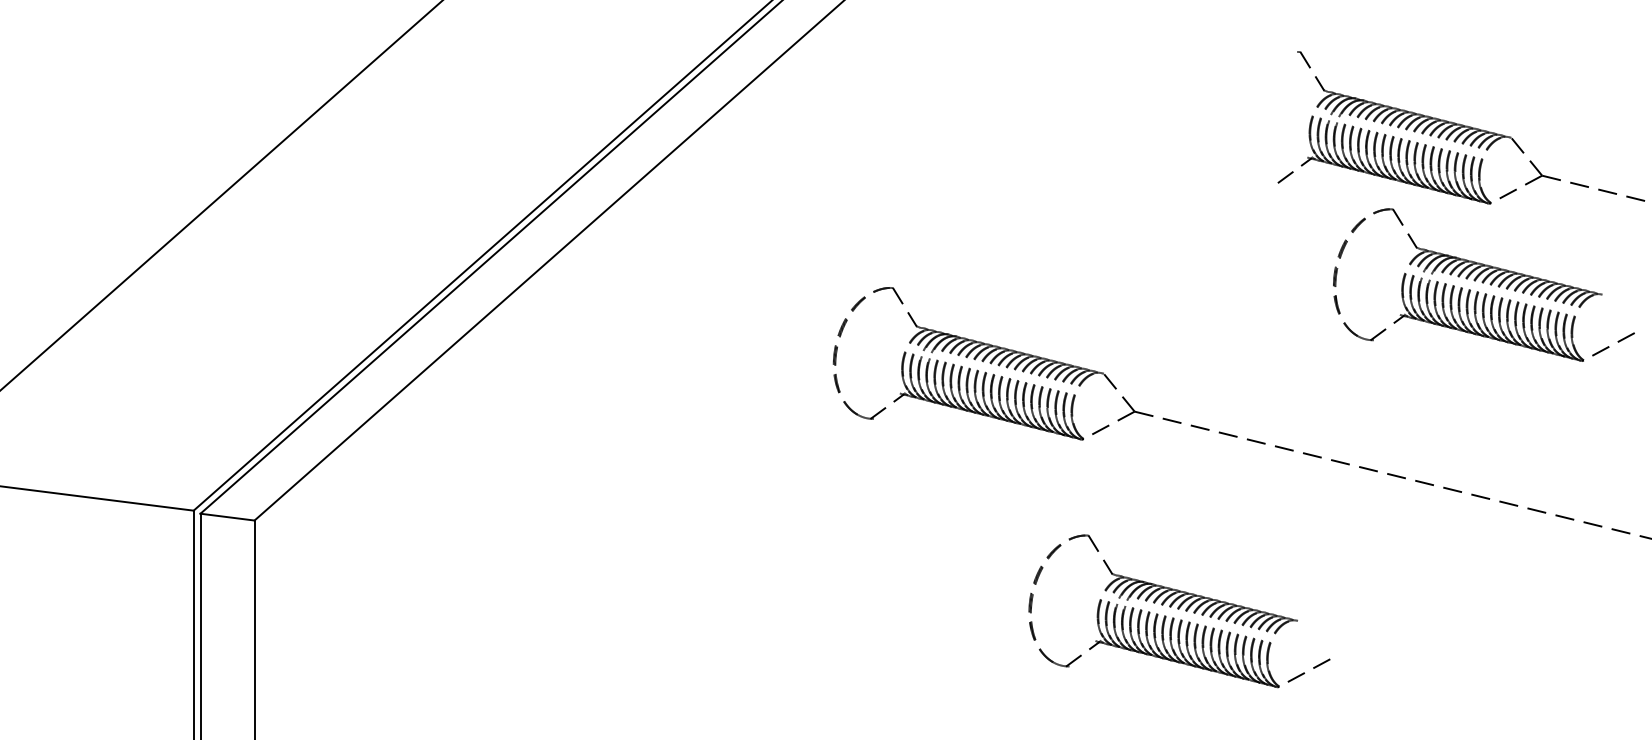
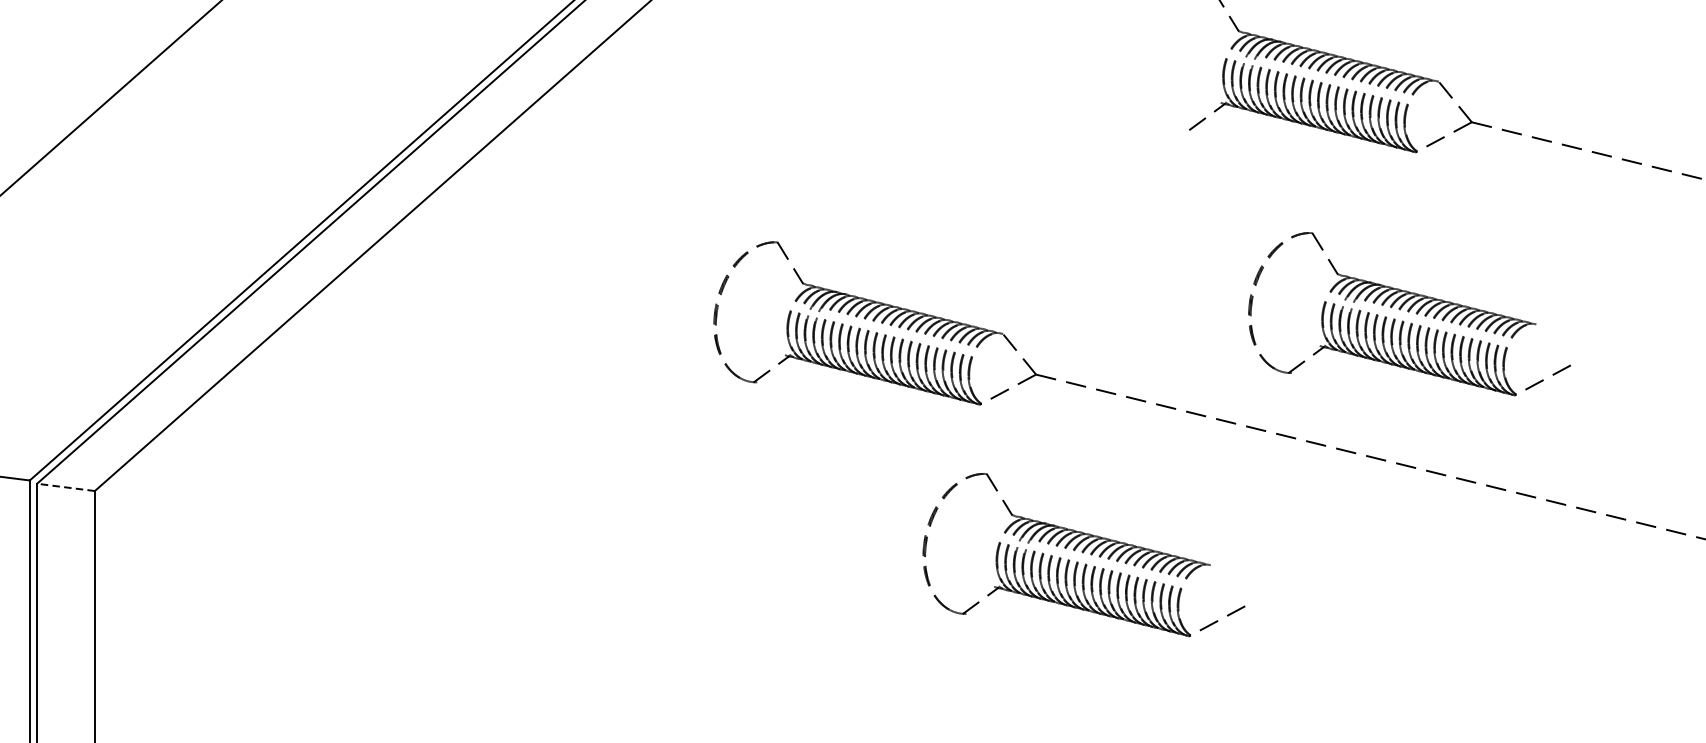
part: (1483, 284) -> (1409, 313), moved
line: (227, 517) -> (65, 487), solid -> dashed
part: (1179, 611) -> (1084, 555), moved

